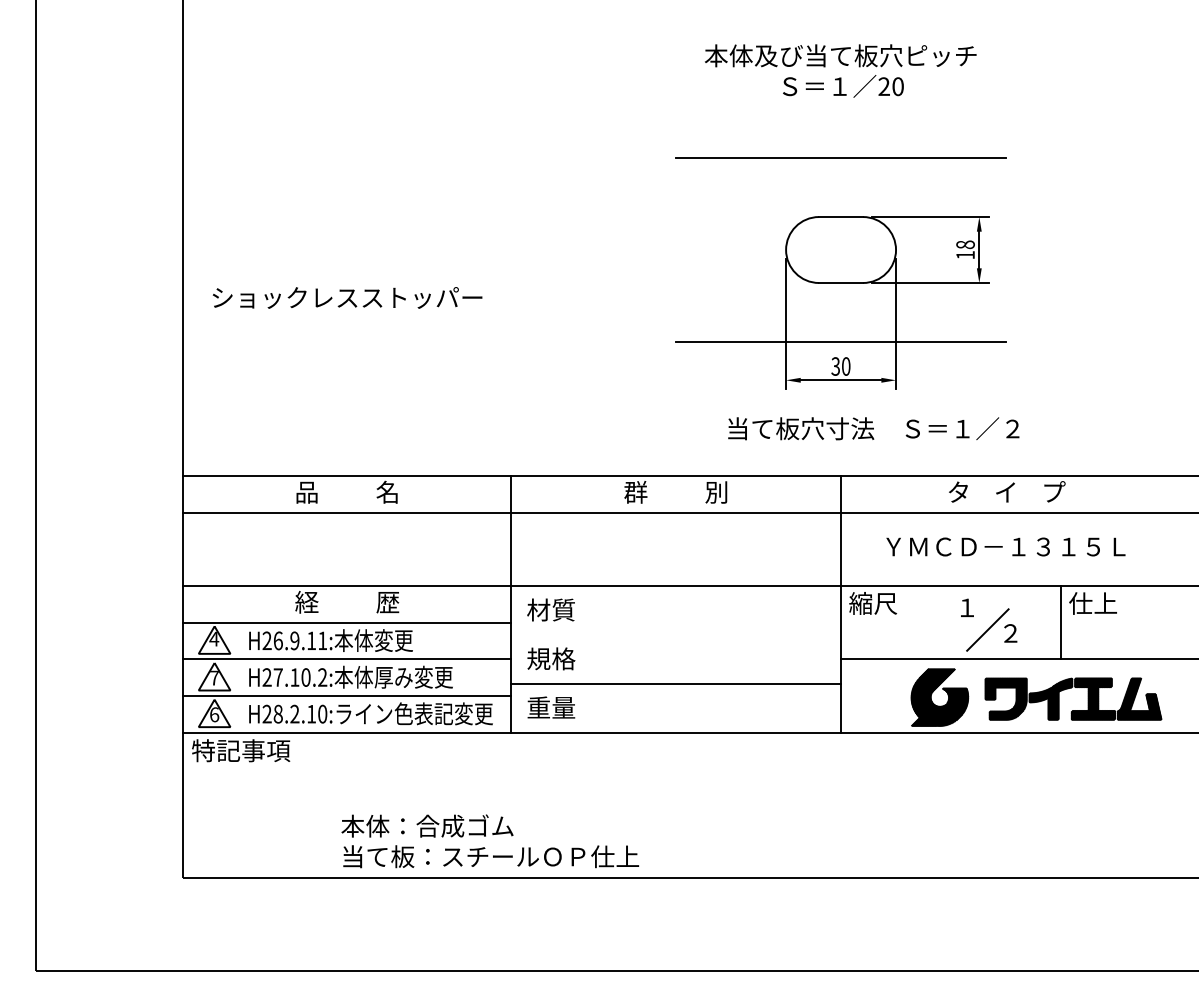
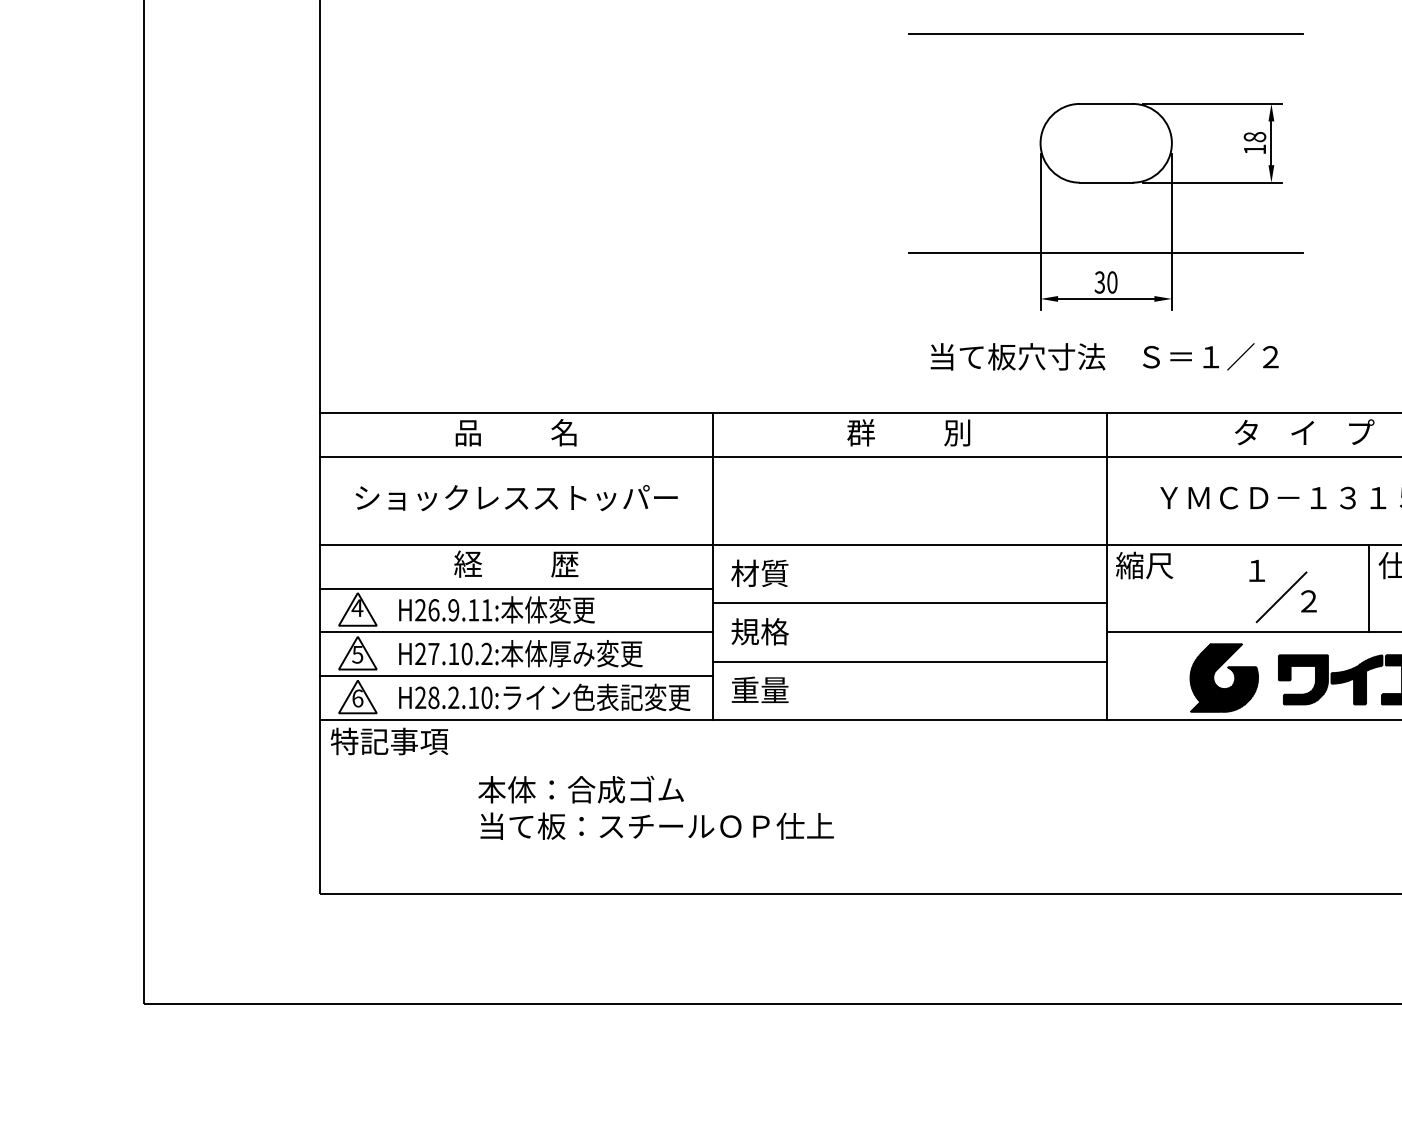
text: (347, 297) -> (516, 497), moved
text: (873, 428) -> (1104, 356), moved
line: (676, 634) -> (909, 602), added
text: (214, 678) -> (357, 655), 7 -> 5
text: (490, 841) -> (656, 808), moved

